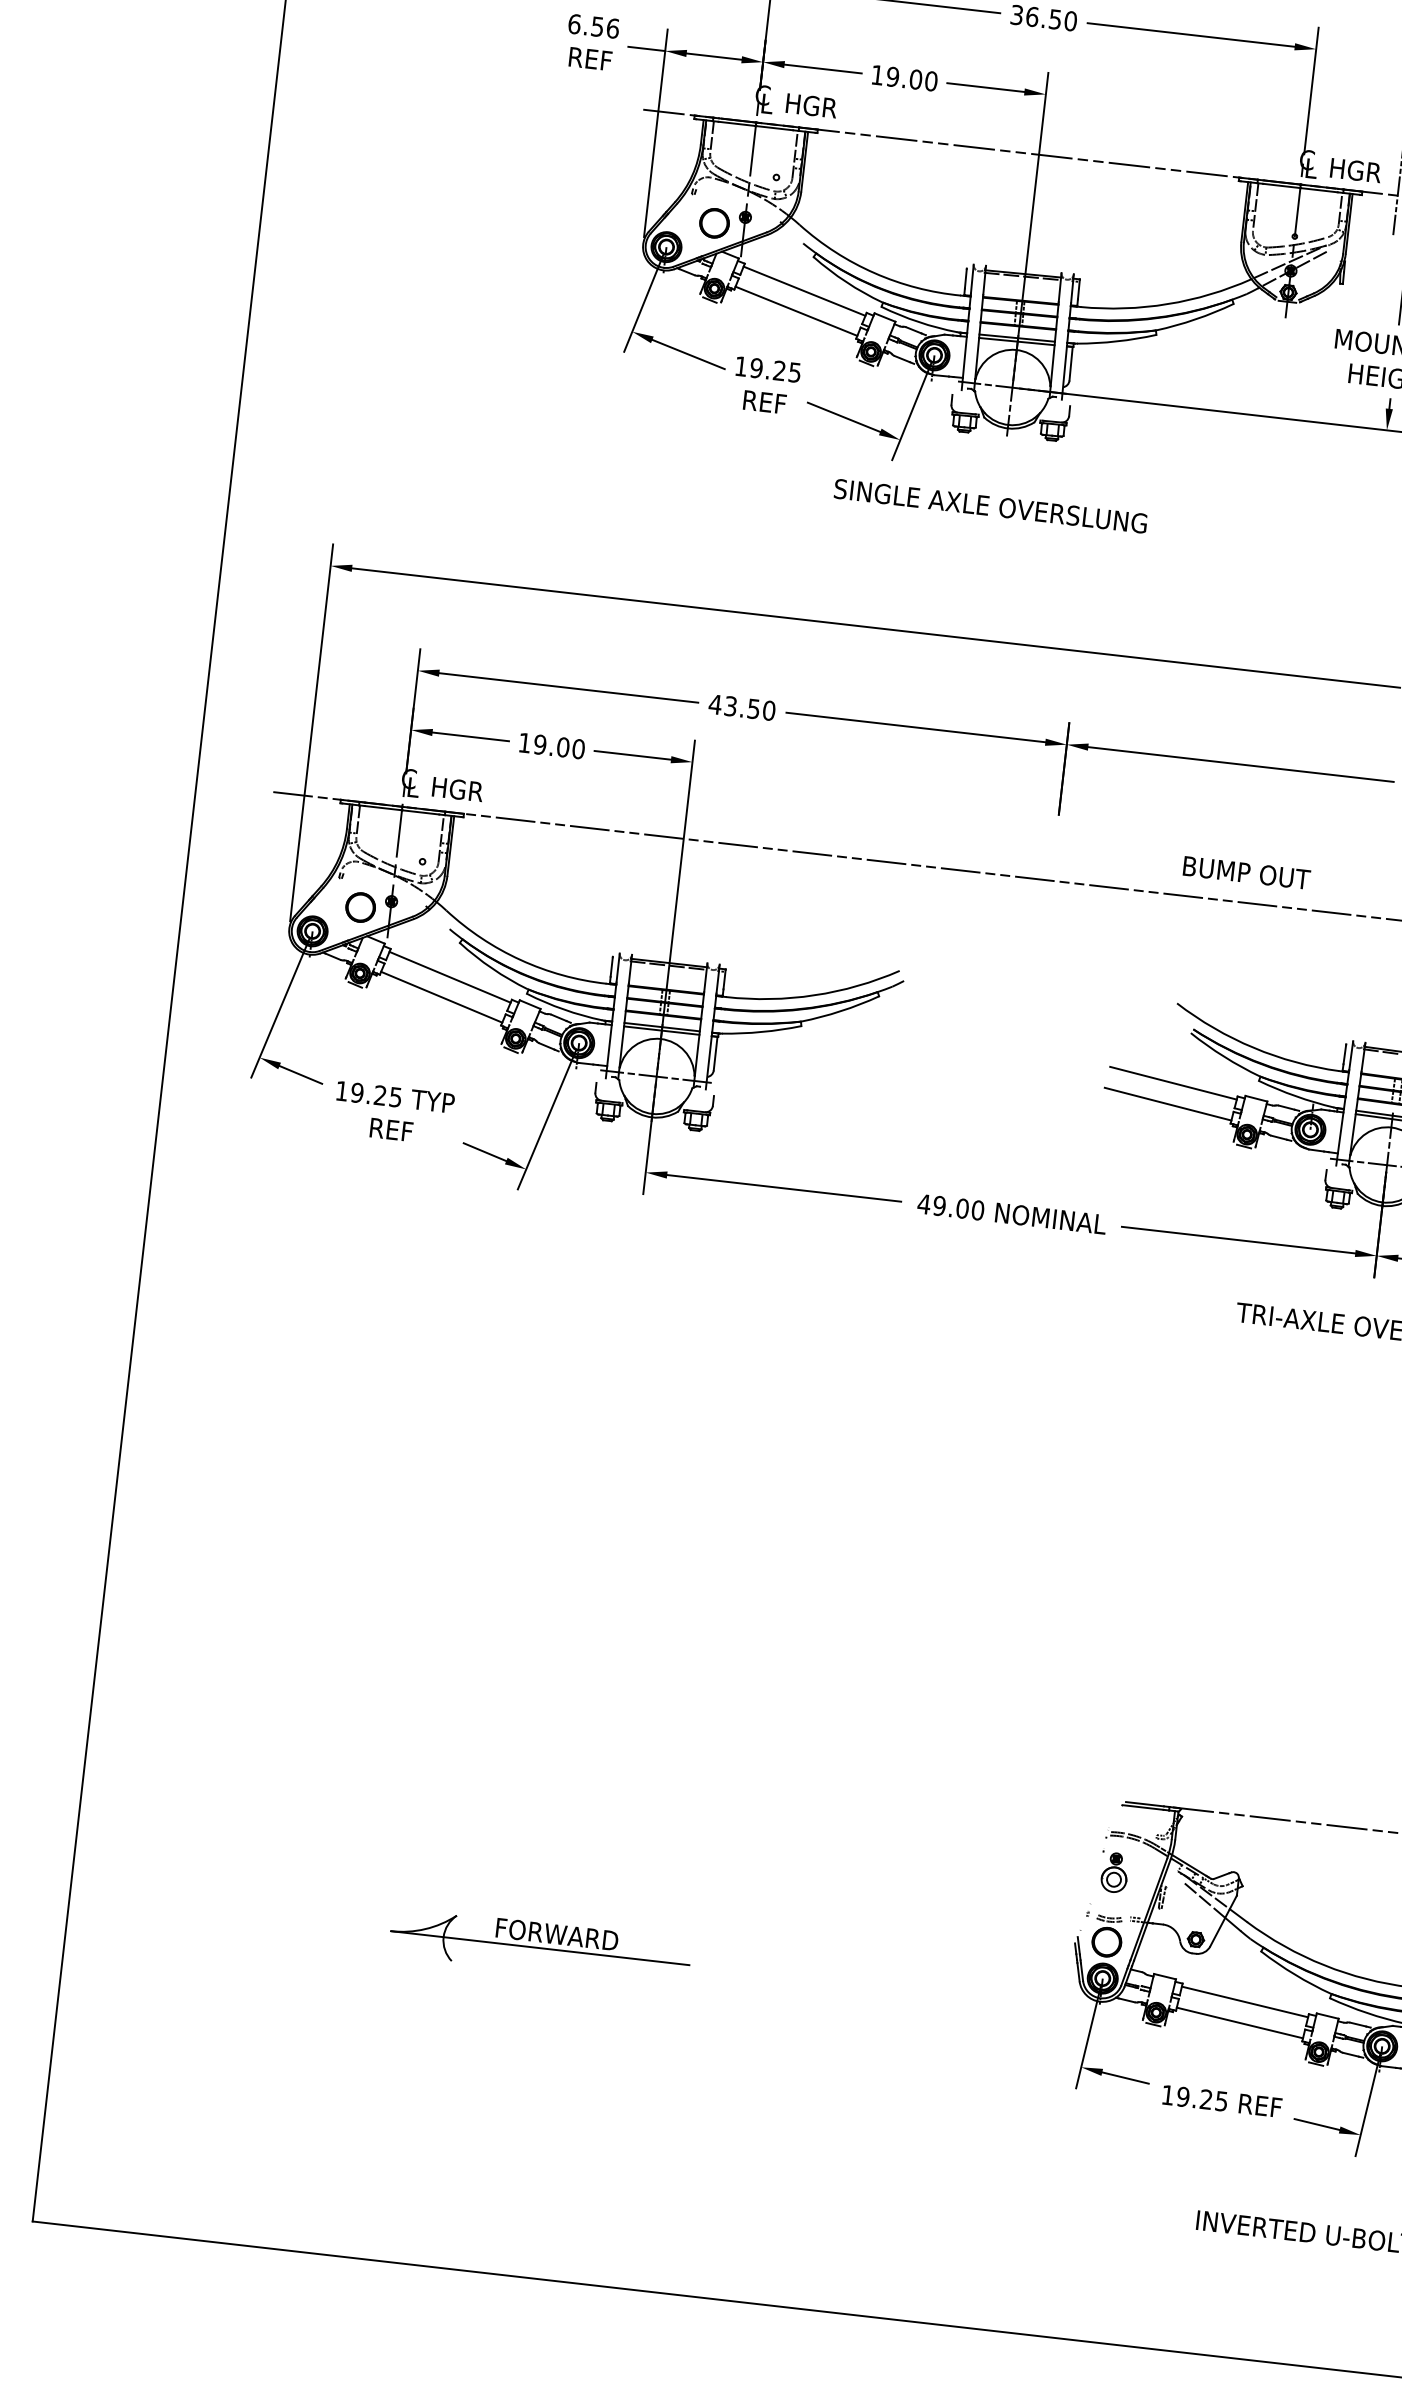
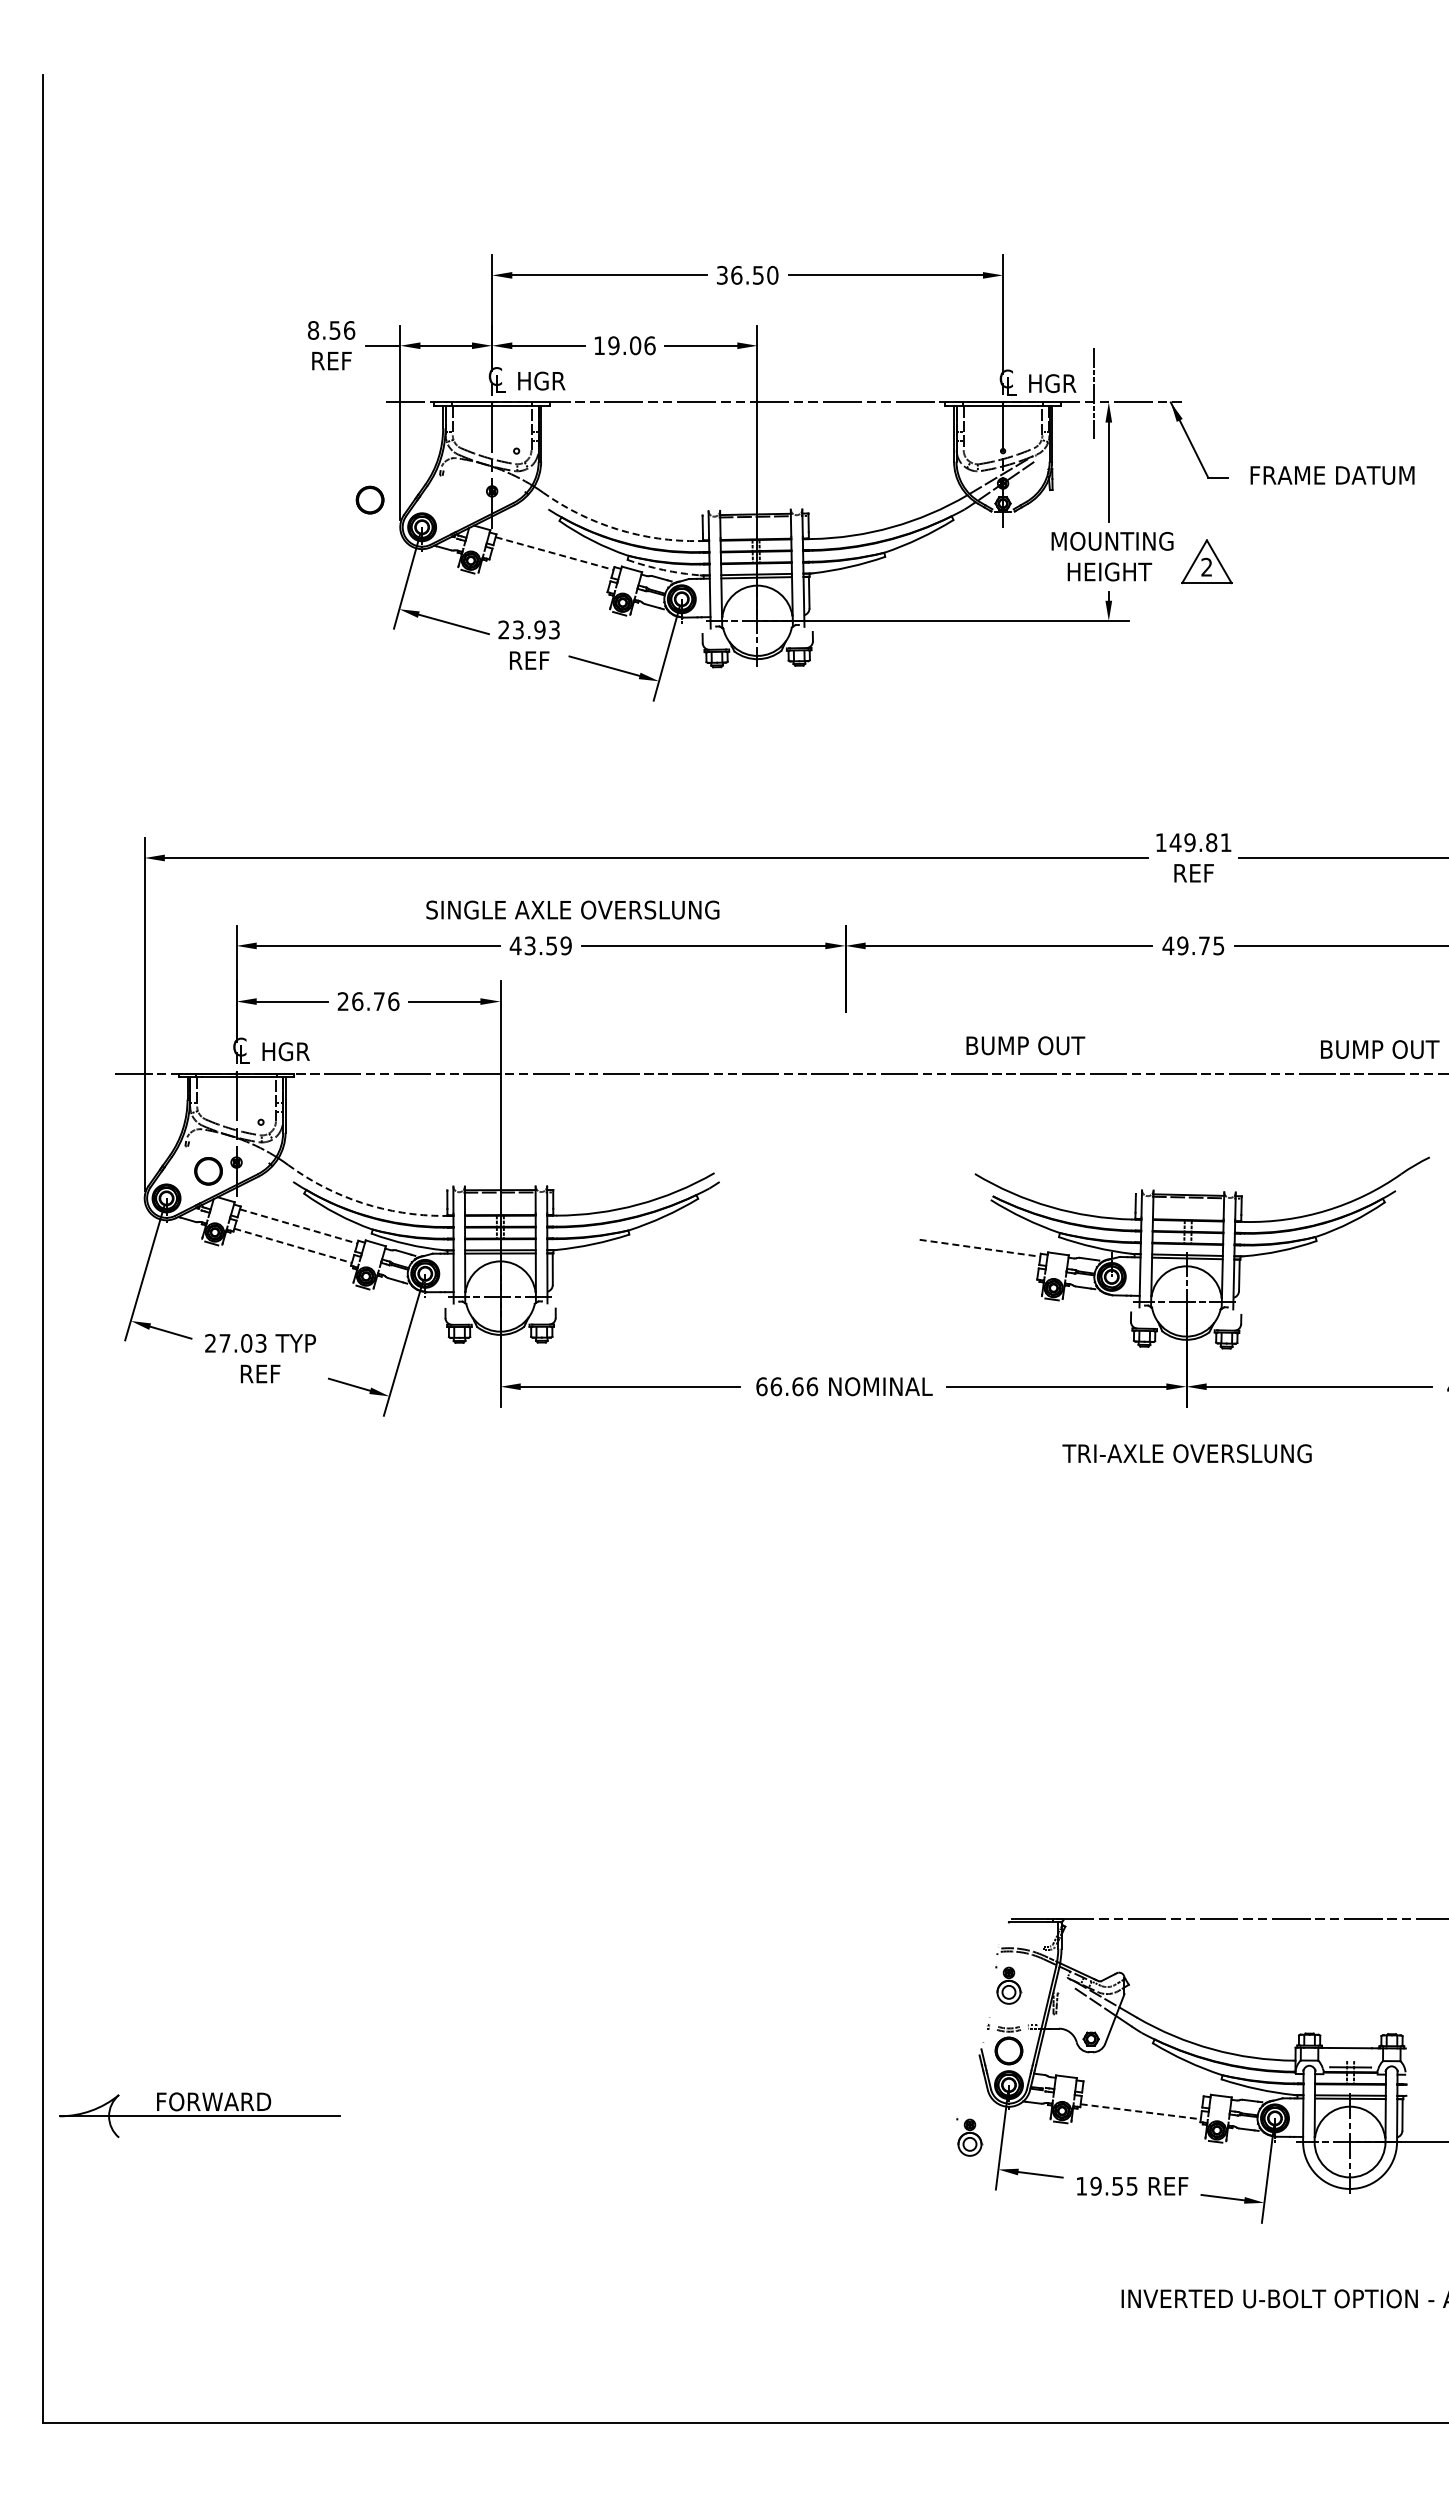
text: (574, 24) -> (313, 330), 6.56 -> 8.56
text: (930, 81) -> (649, 345), 19.00 -> 19.06
part: (713, 222) -> (369, 499), moved
arc: (874, 273) -> (617, 529), solid -> dashed
line: (805, 291) -> (555, 553), solid -> dashed
line: (796, 310) -> (549, 572), removed
arc: (918, 322) -> (663, 570), solid -> dashed
text: (767, 368) -> (528, 629), 19.25 -> 23.93
text: (990, 505) -> (572, 909), moved
text: (768, 710) -> (565, 945), 43.50 -> 43.59
text: (551, 746) -> (368, 1001), 19.00 -> 26.76
arc: (520, 960) -> (362, 1203), solid -> dashed
line: (450, 977) -> (299, 1226), solid -> dashed
line: (442, 996) -> (293, 1245), solid -> dashed
line: (1173, 1083) -> (980, 1248), solid -> dashed
text: (368, 1093) -> (235, 1342), 19.25 -> 27.03
line: (1167, 1103) -> (976, 1267), removed
text: (950, 1207) -> (786, 1386), 49.00 -> 66.66
part: (540, 1947) -> (199, 2115), moved
line: (1245, 2001) -> (1143, 2091), removed
line: (1239, 2022) -> (1140, 2111), solid -> dashed
part: (1054, 2029) -> (969, 2137), added
text: (1206, 2098) -> (1117, 2185), 19.25 -> 19.55

